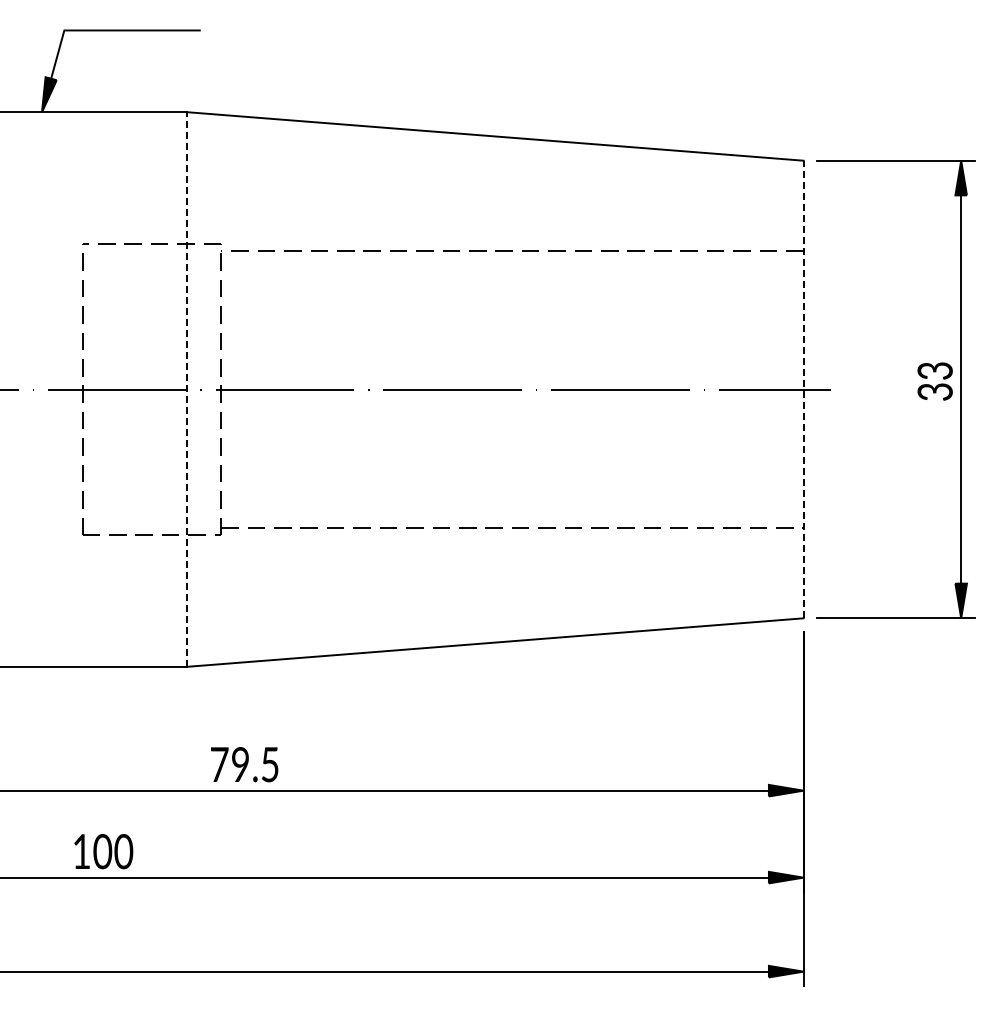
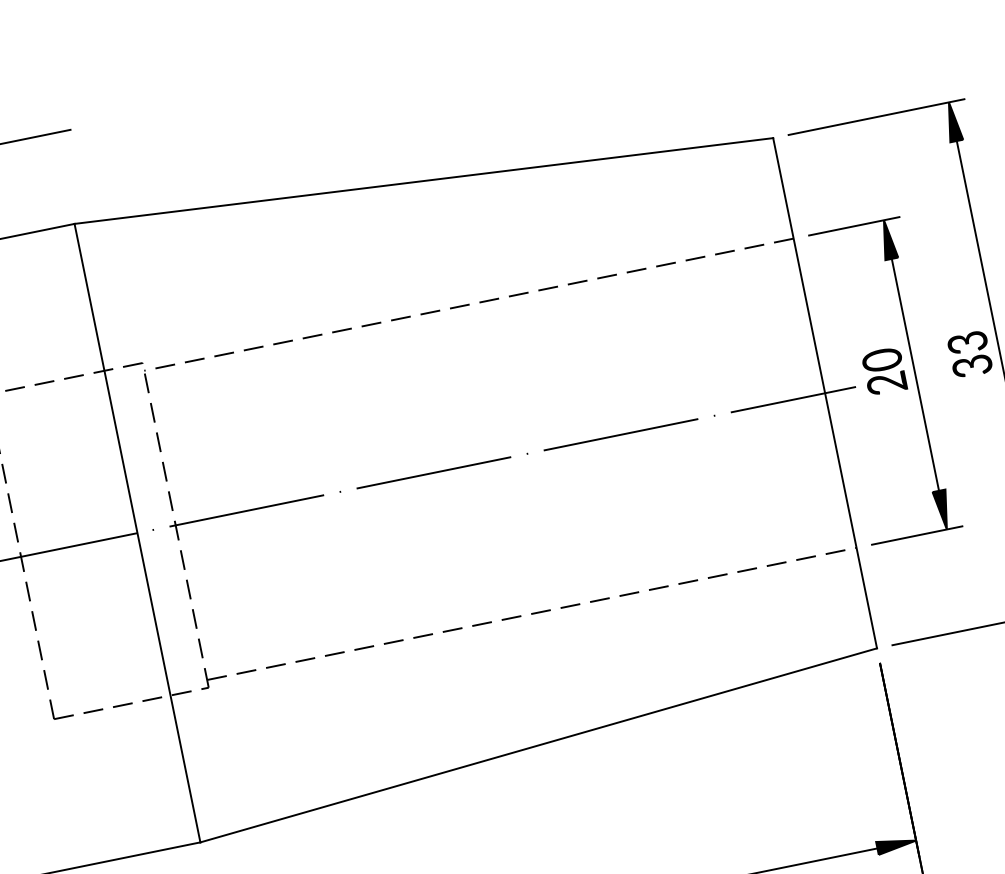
line: (186, 389) -> (137, 533), dashed -> solid
line: (803, 389) -> (825, 393), dashed -> solid
part: (857, 389) -> (885, 380), added

